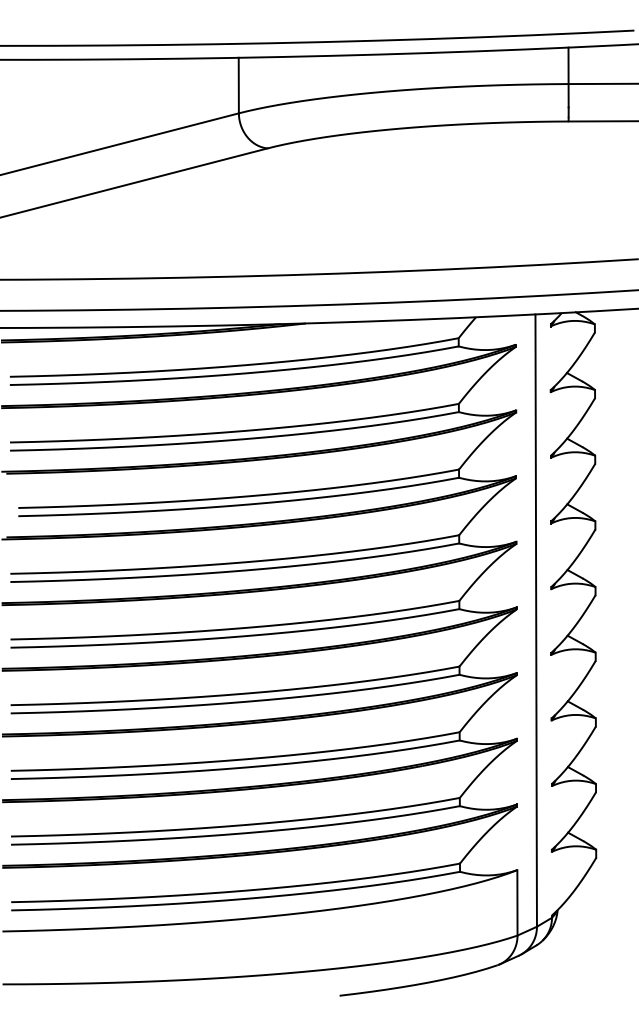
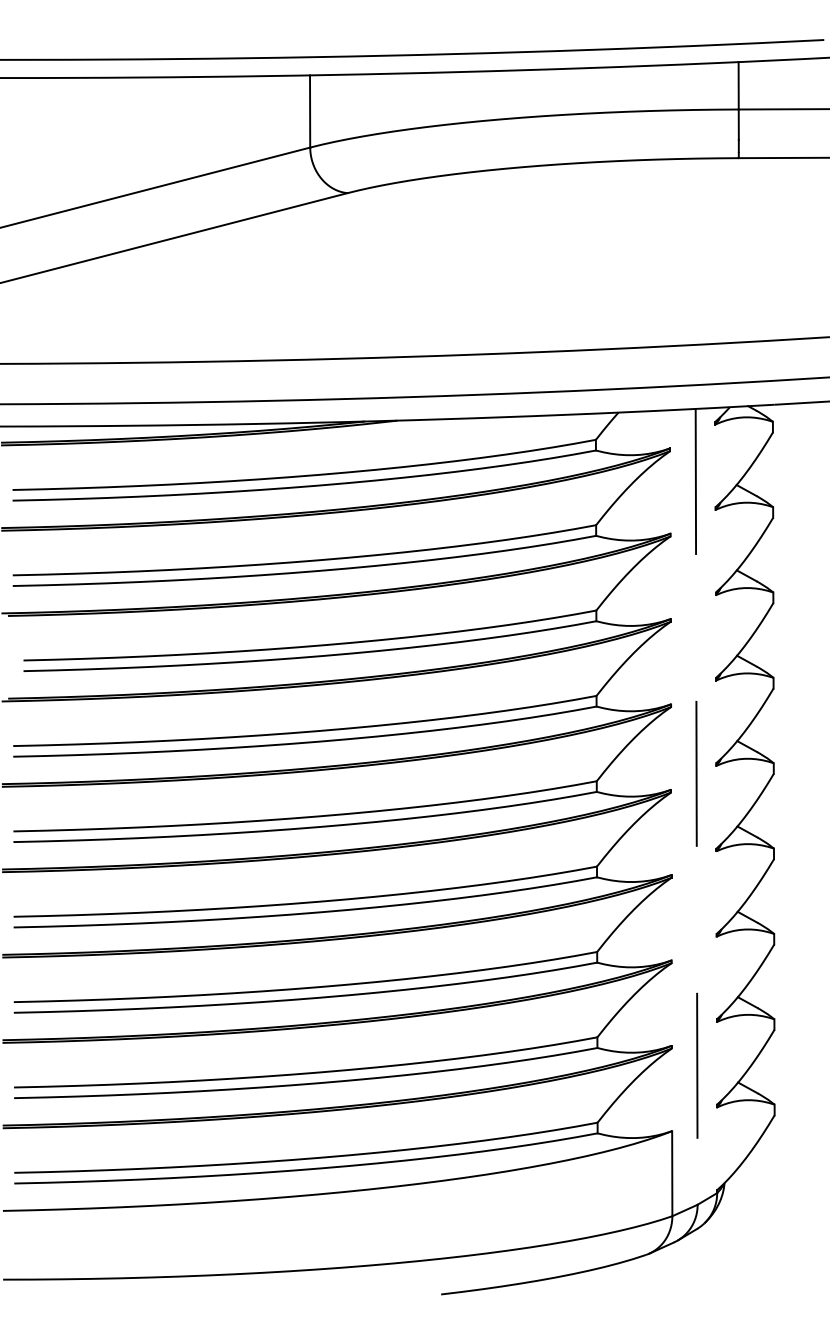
line: (536, 620) -> (696, 806), solid -> dashed

